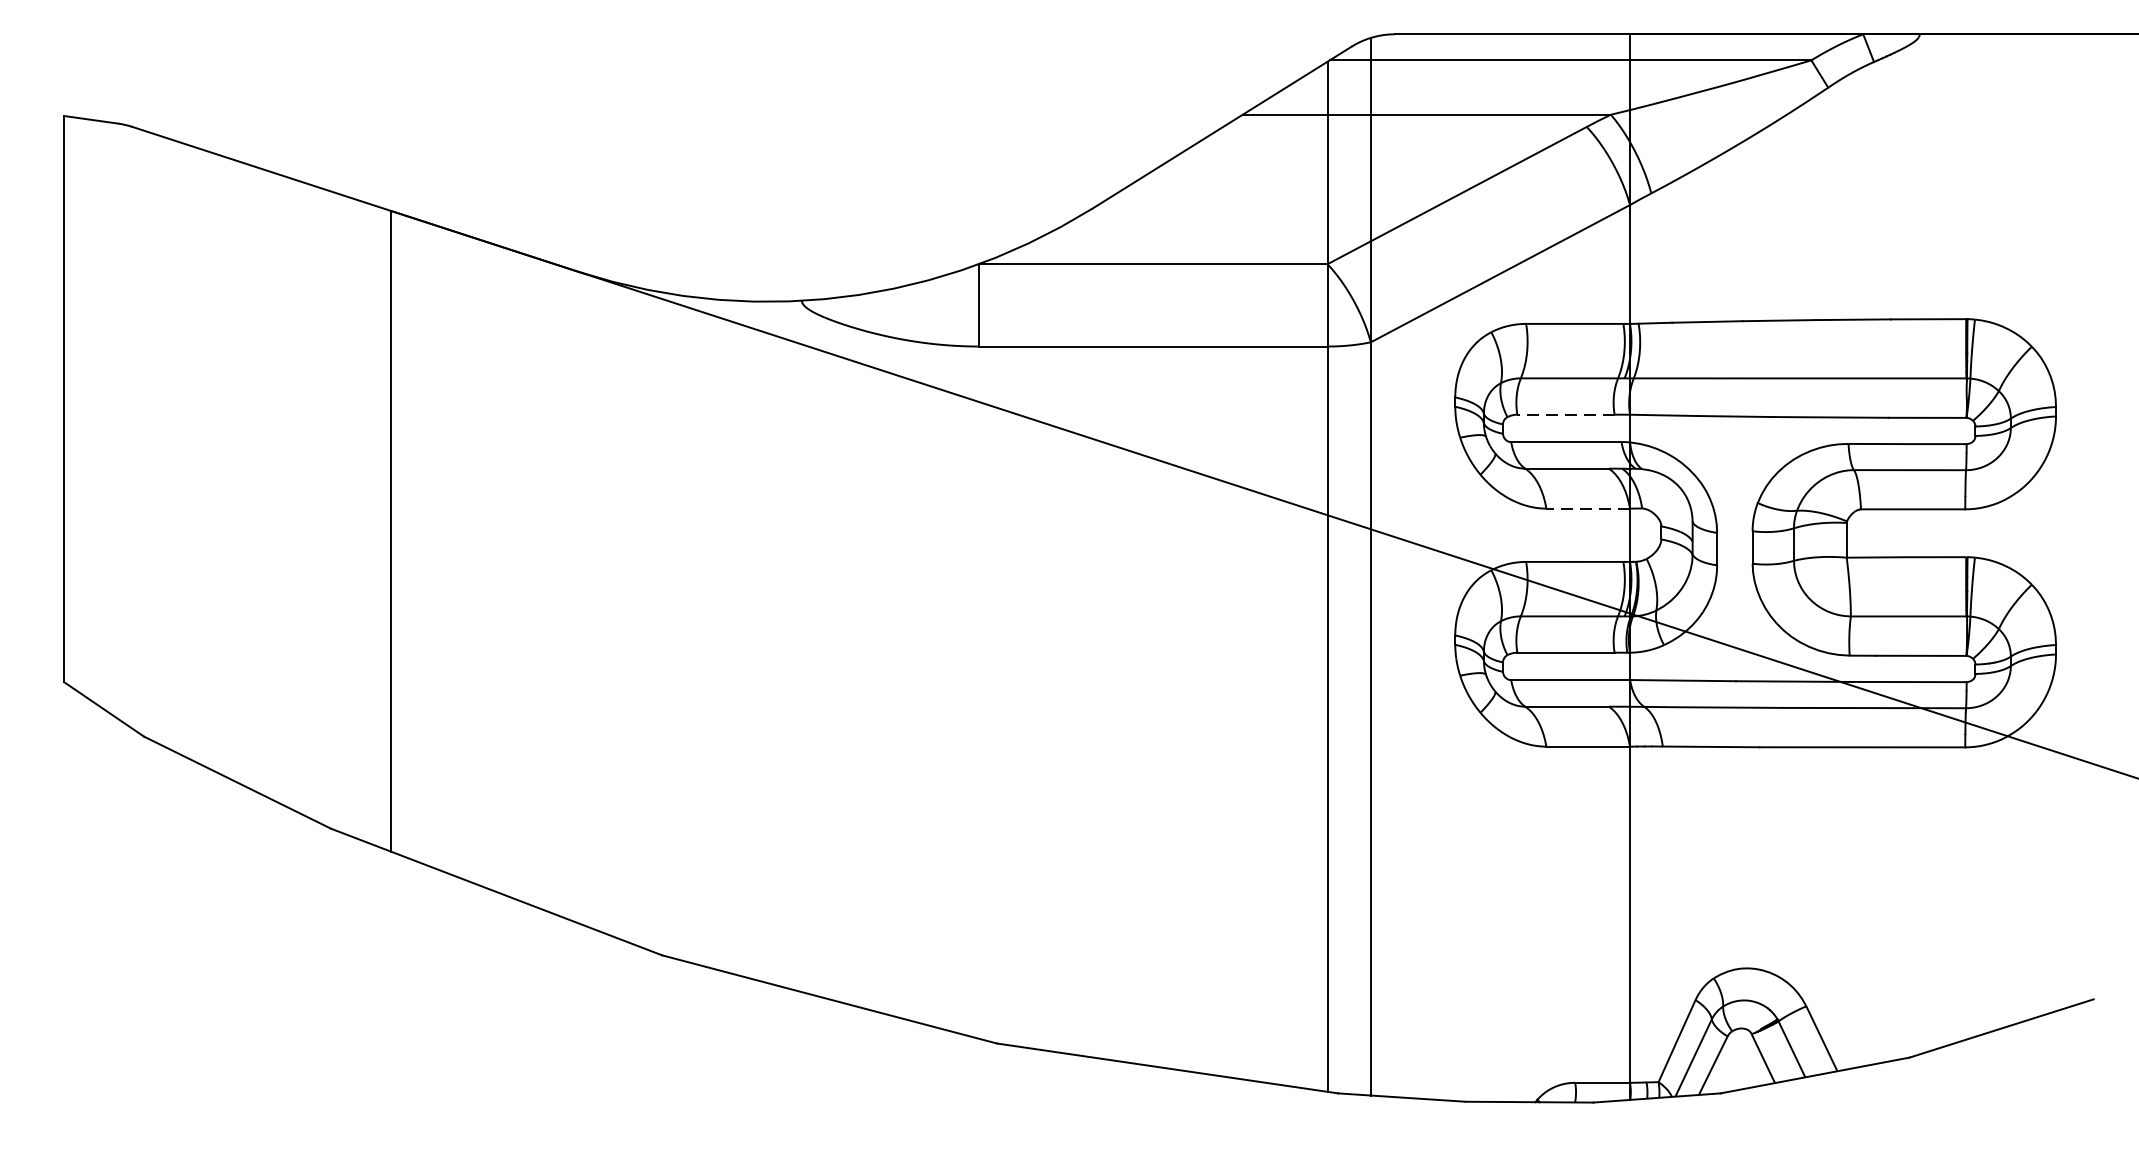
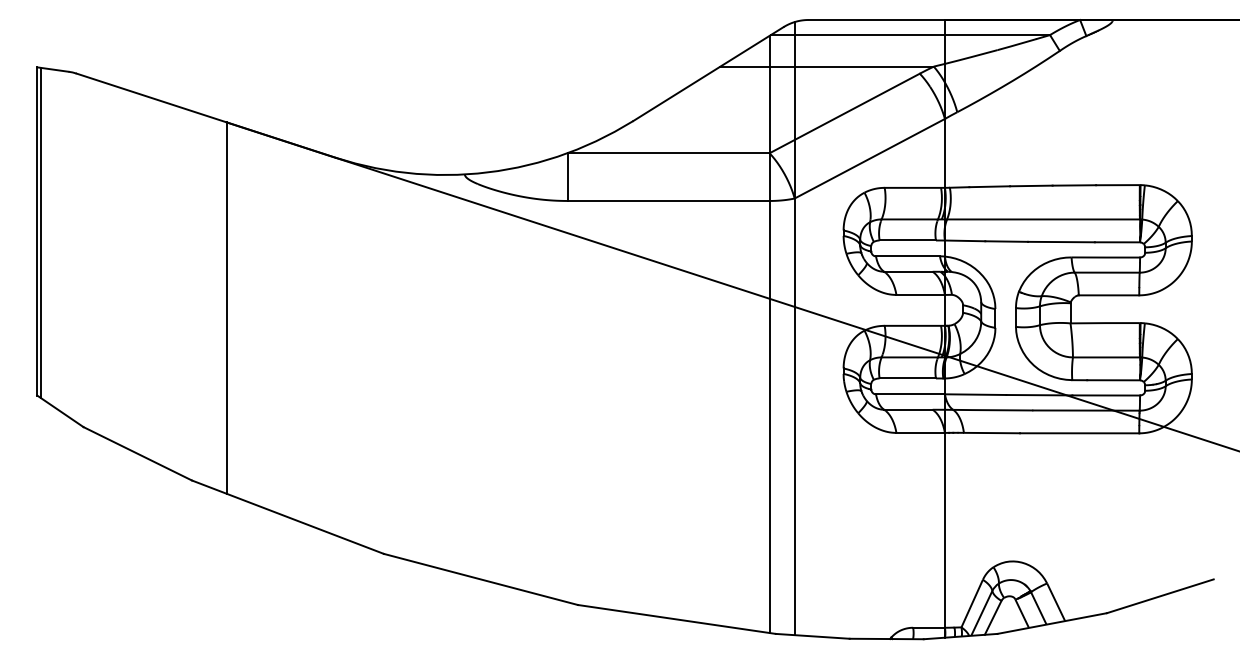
line: (71, 400) -> (41, 232), added
line: (1565, 414) -> (907, 240), dashed -> solid
line: (1587, 507) -> (920, 294), dashed -> solid

